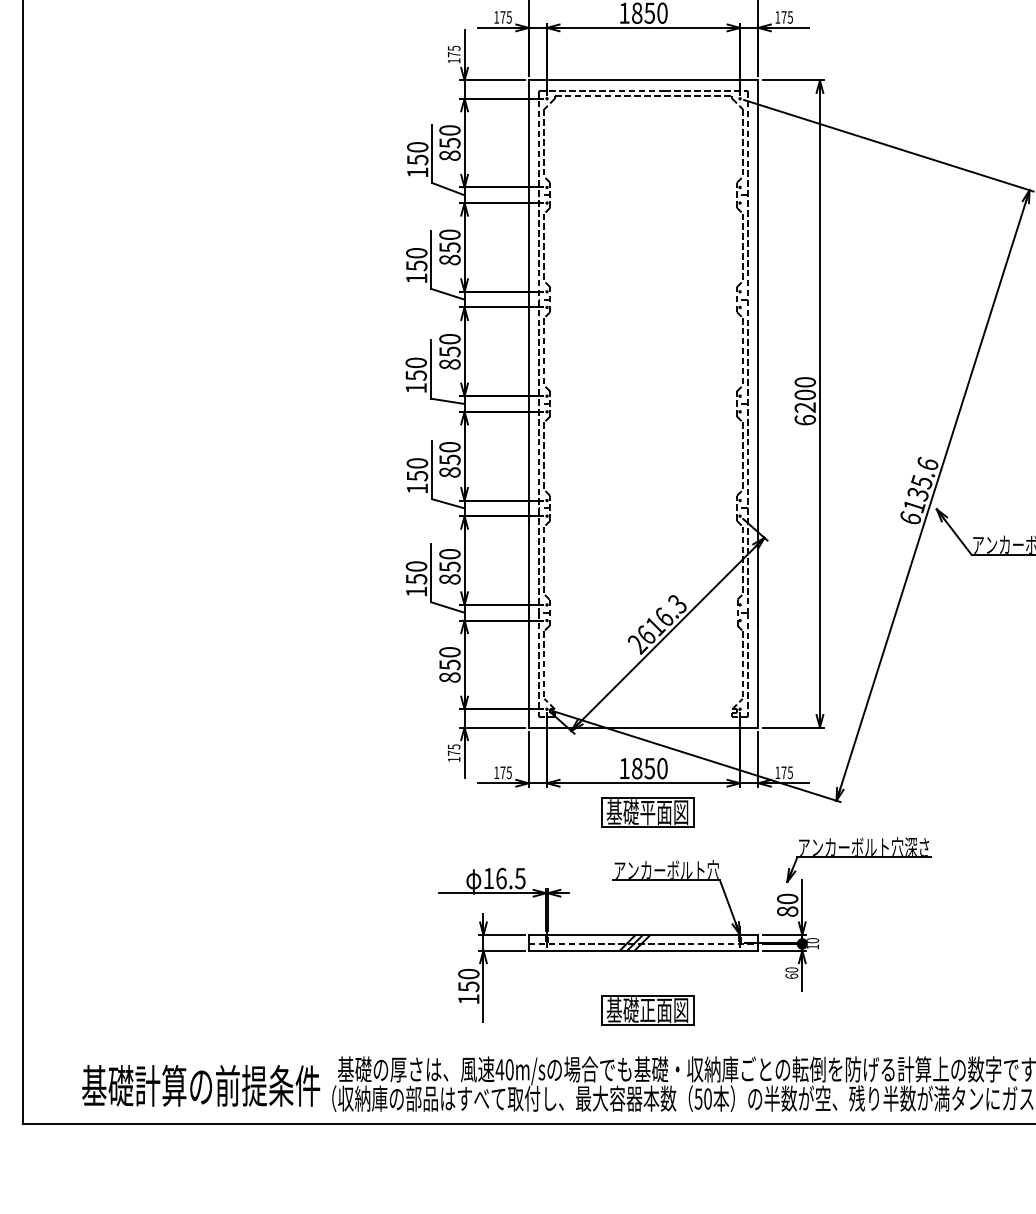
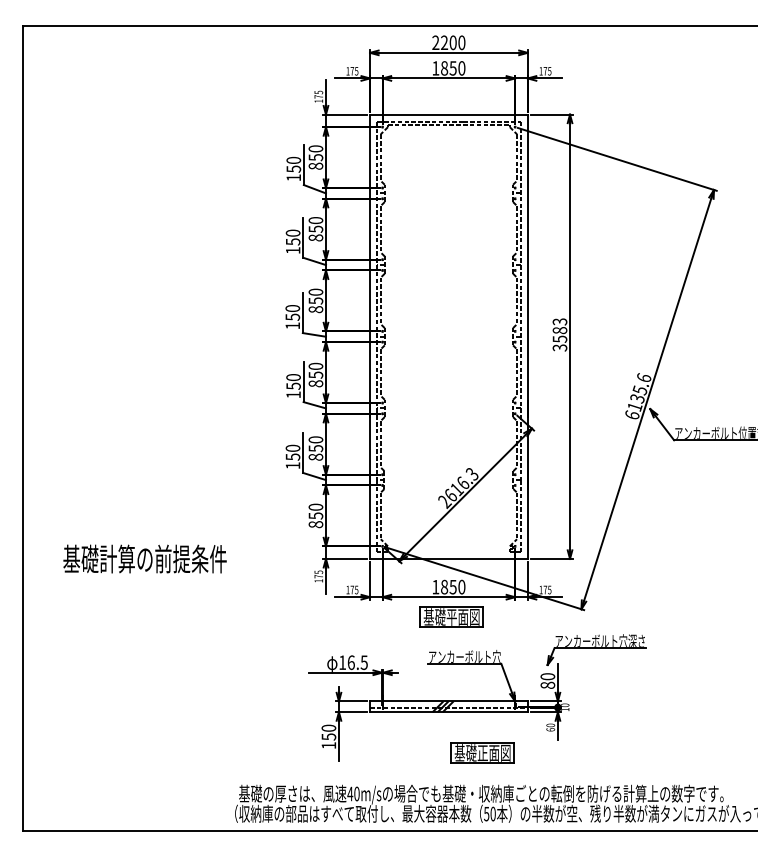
text: (804, 400) -> (559, 334), 6200 -> 3583
part: (647, 1009) -> (482, 752), moved
text: (200, 1085) -> (144, 558), moved

